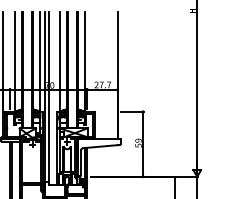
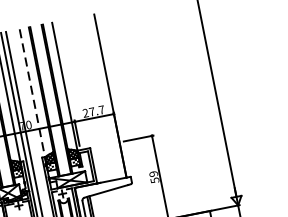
line: (59, 62) -> (32, 93), solid -> dashed

